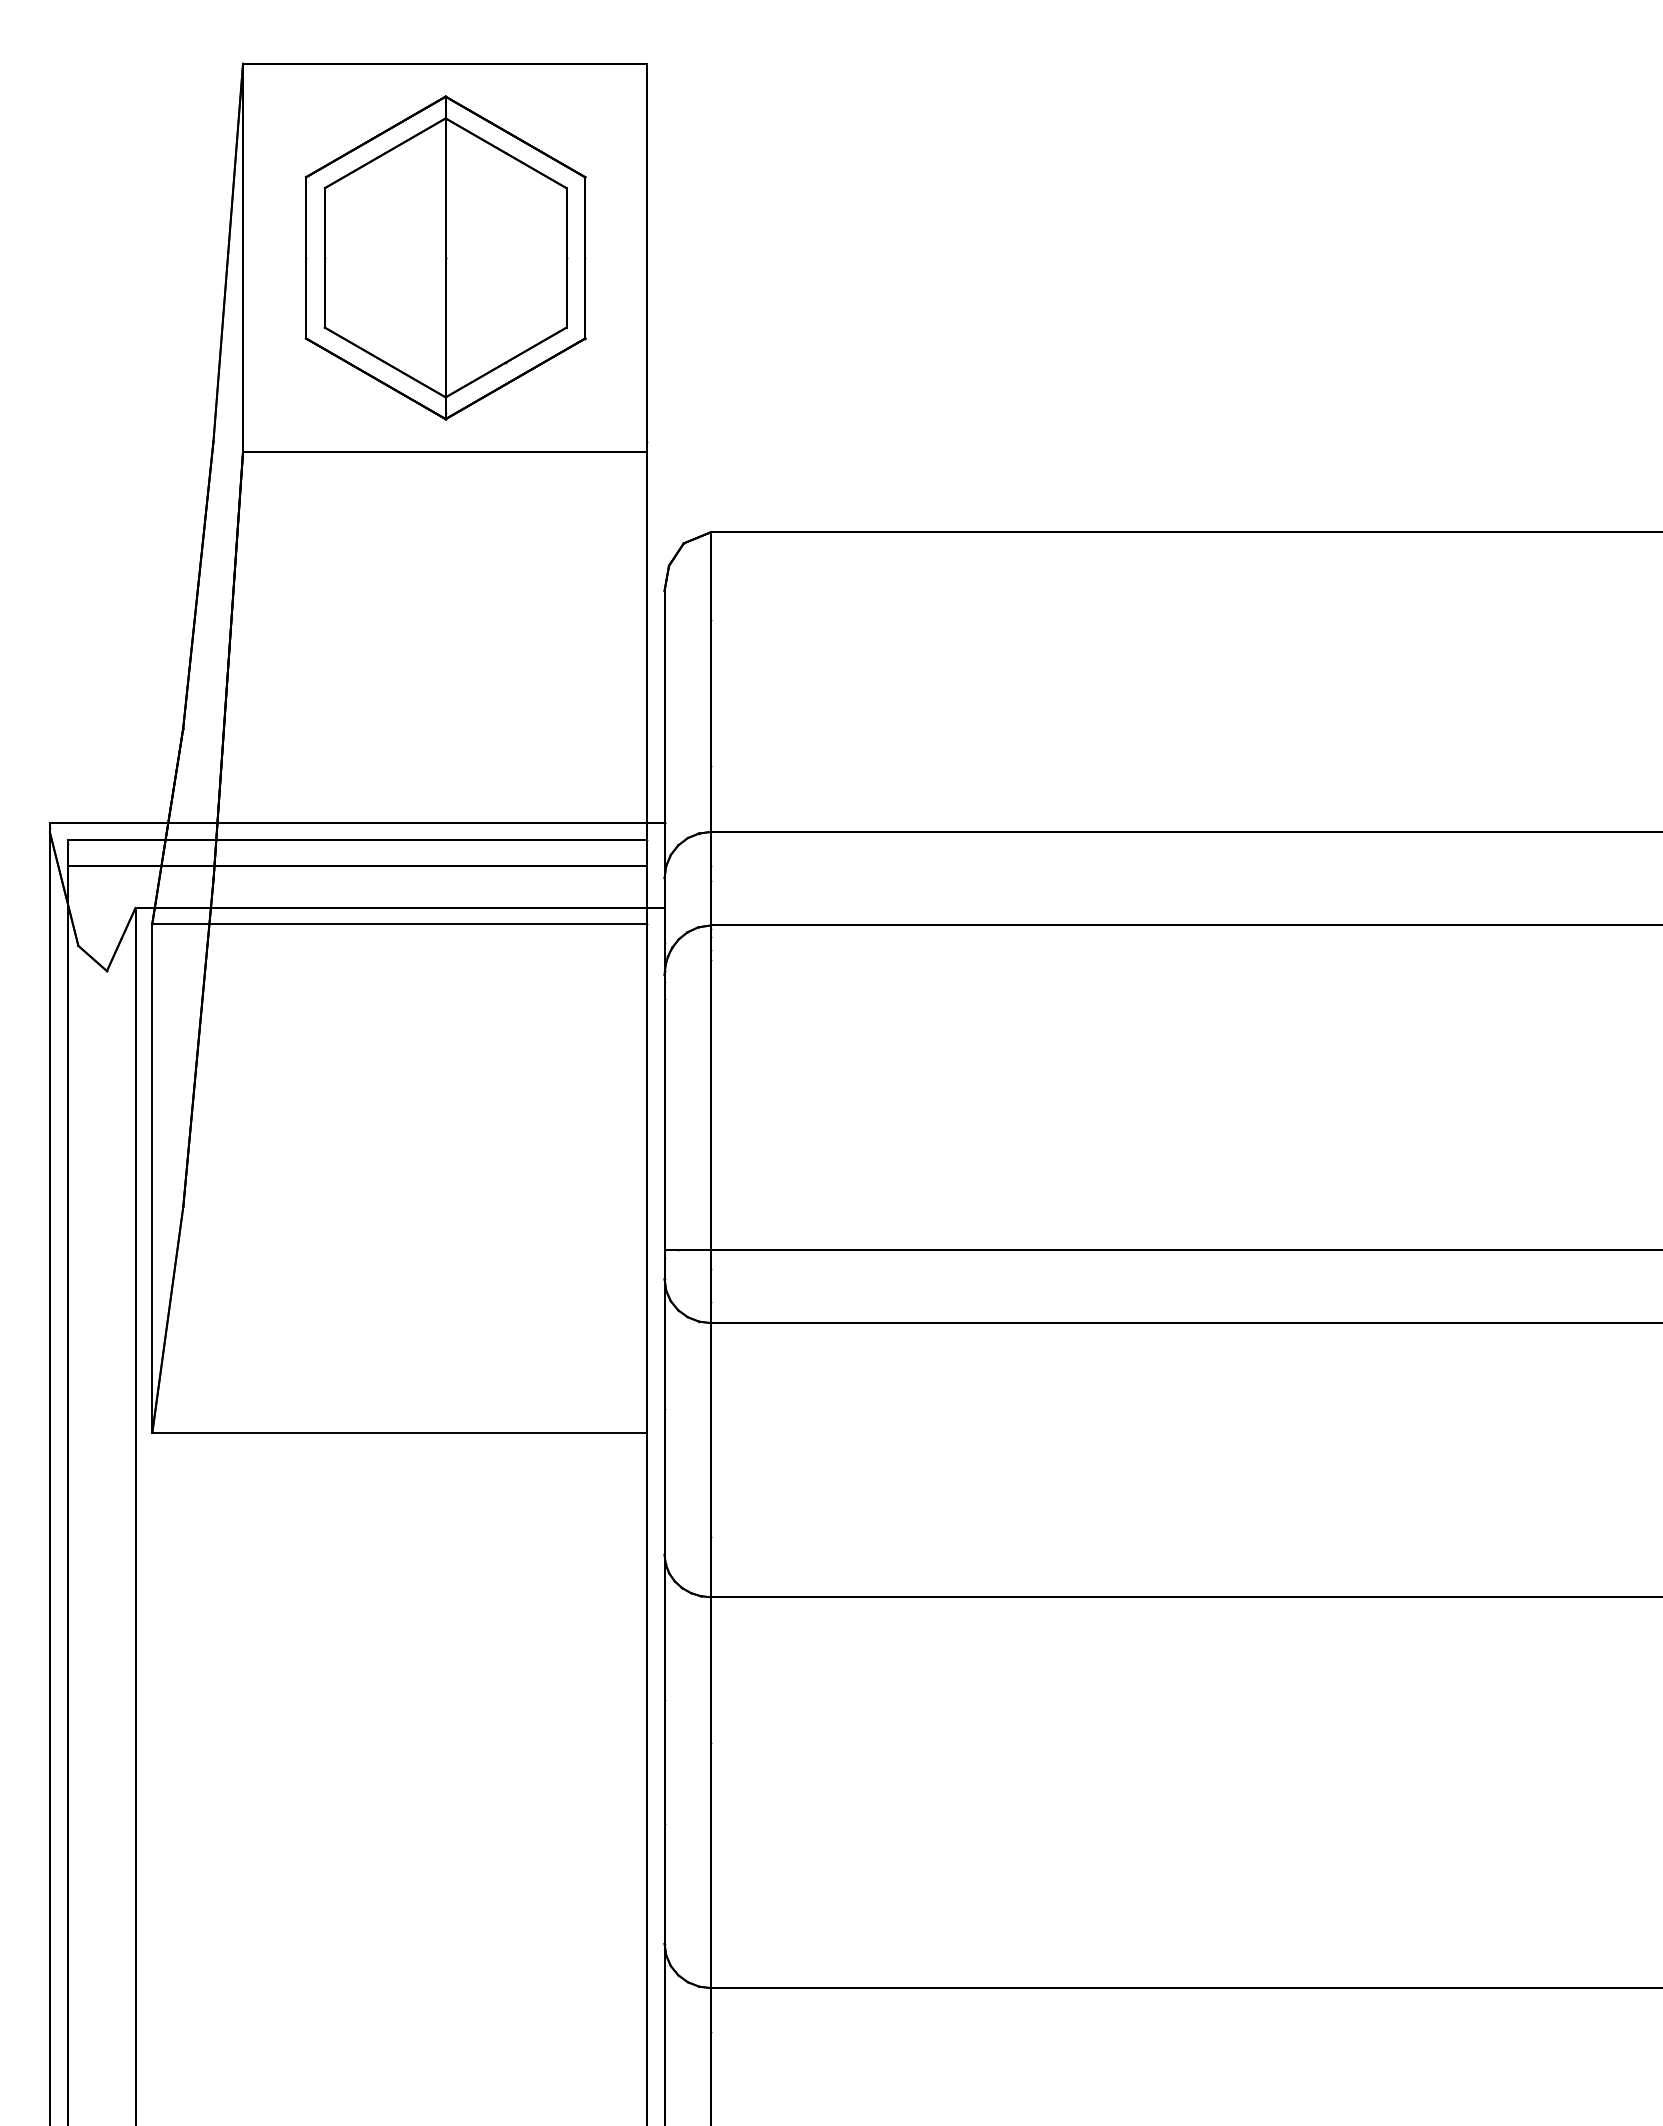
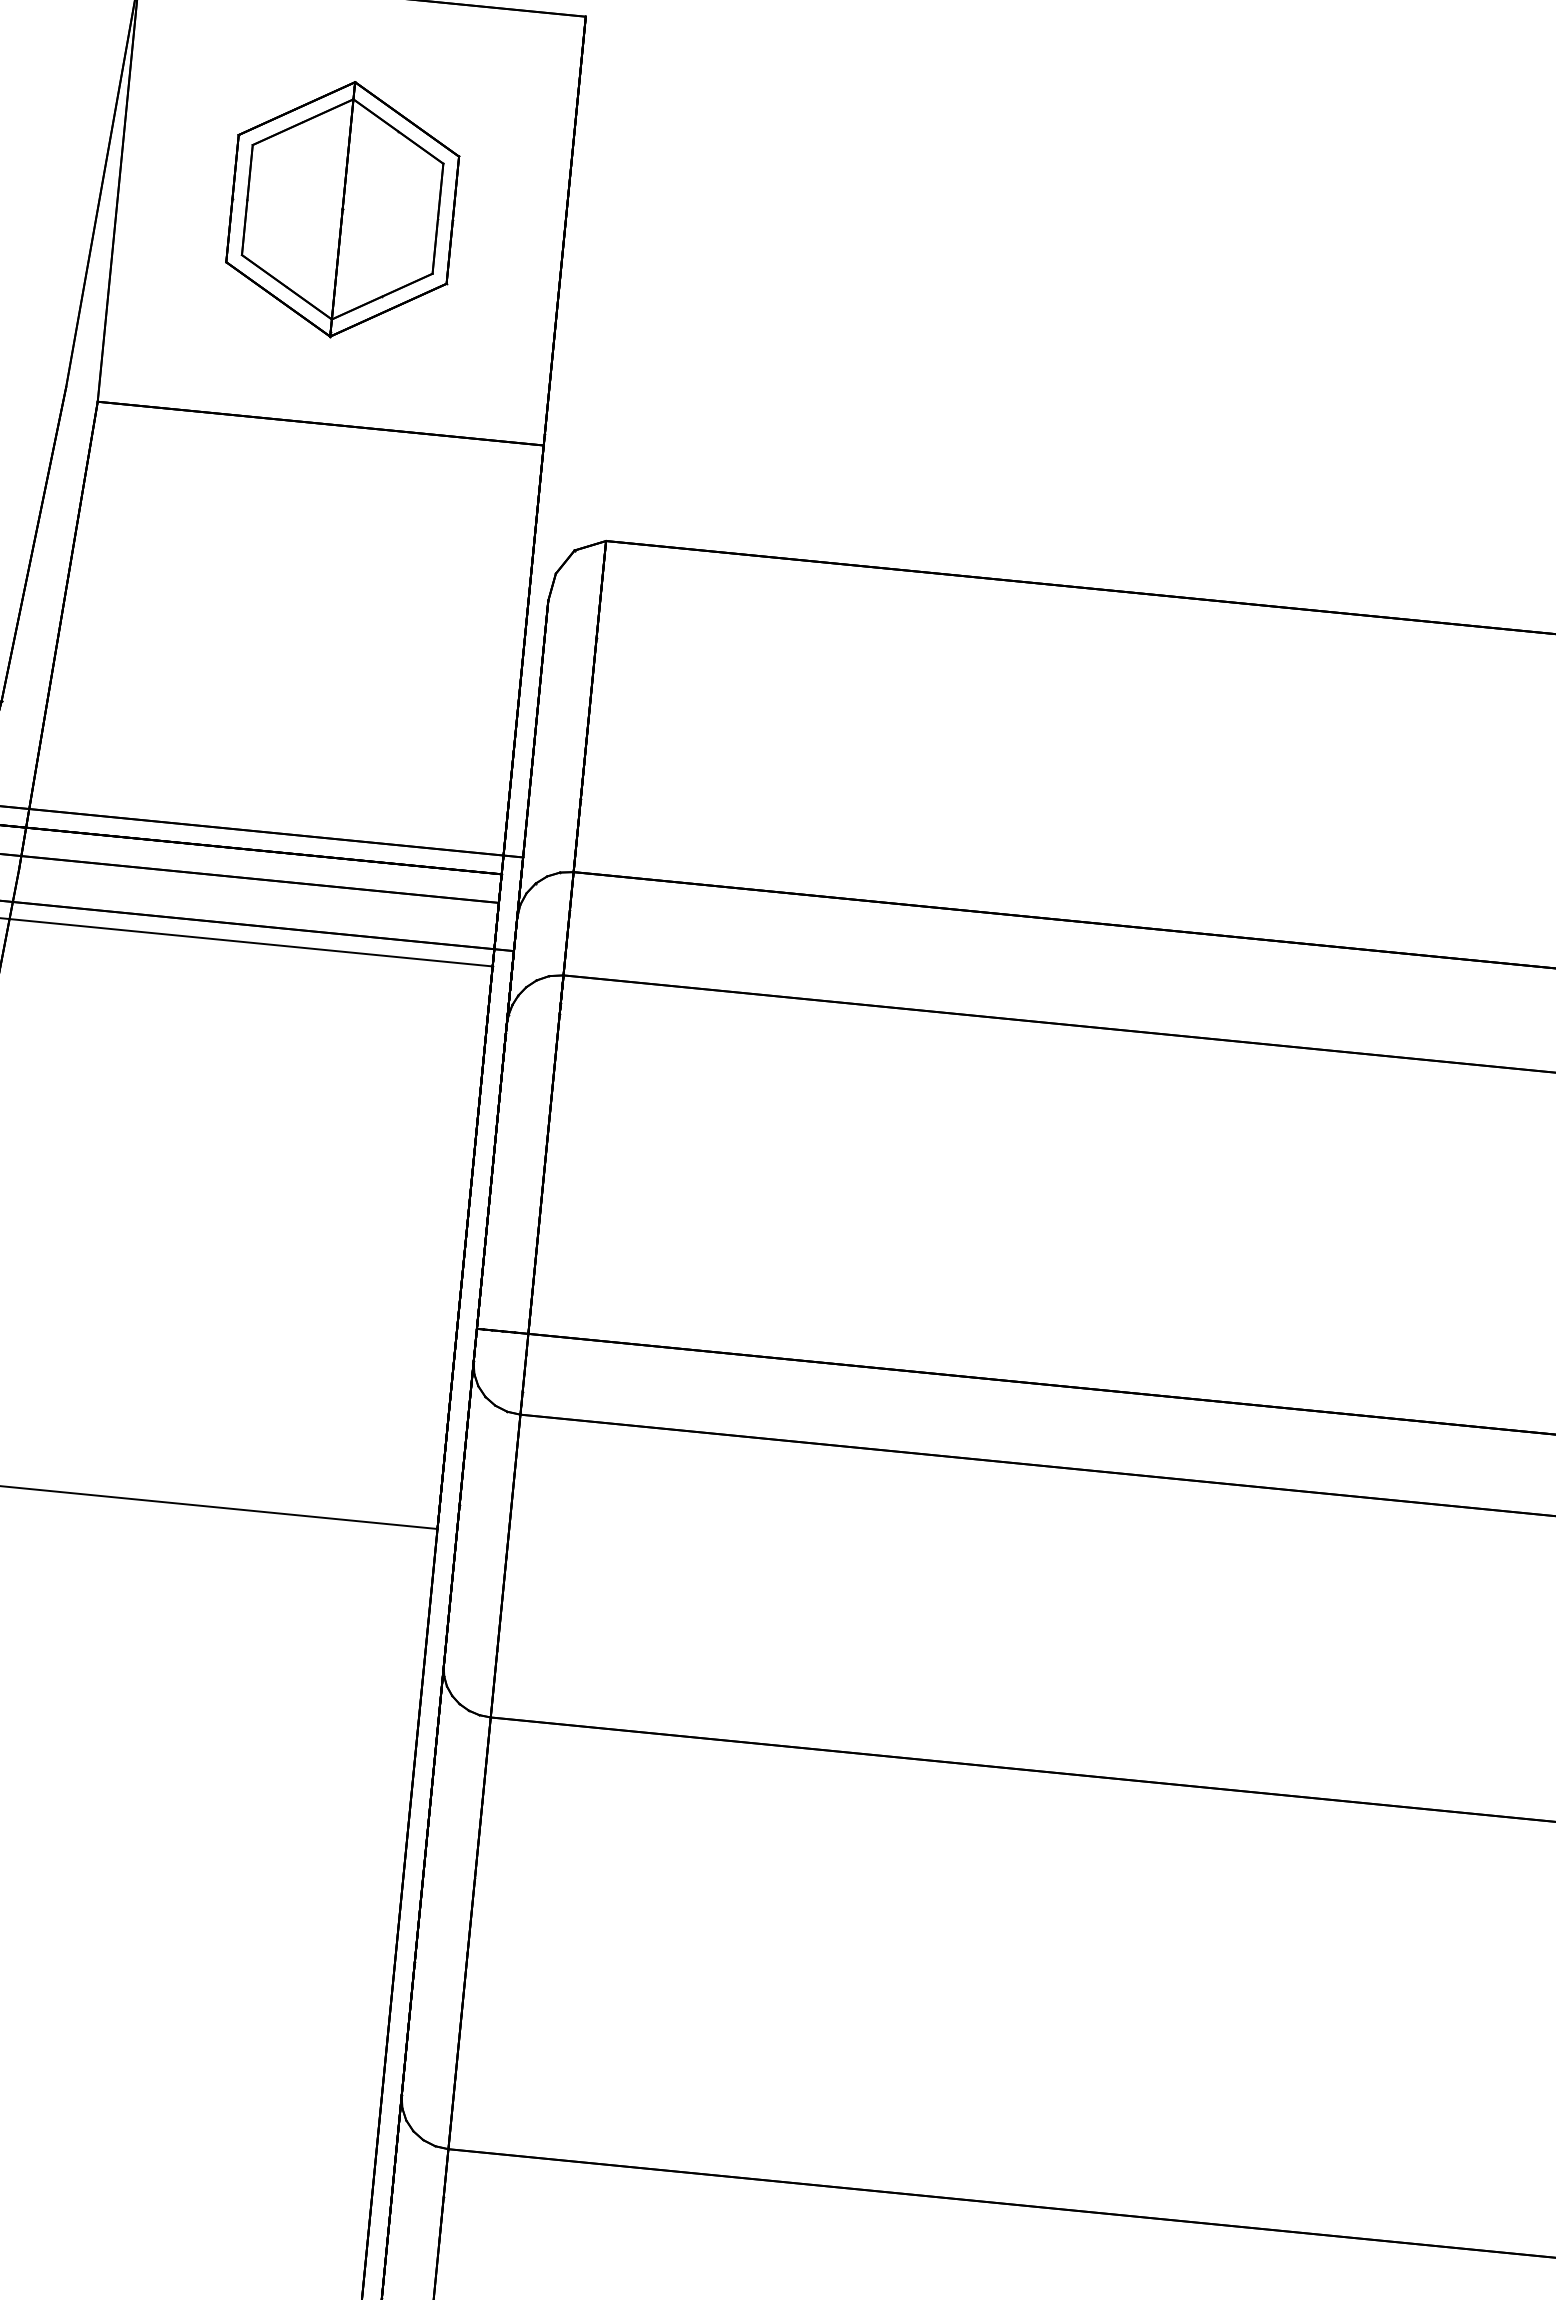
part: (445, 257) -> (342, 208), size x0.71

